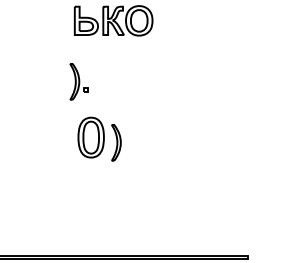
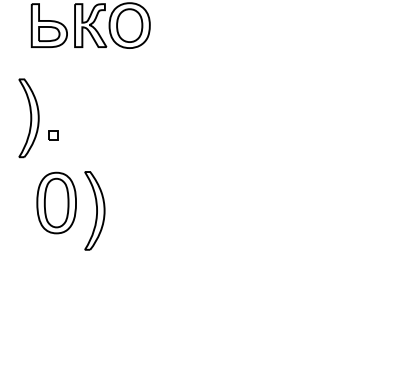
part: (78, 81) -> (37, 117), size x1.43
part: (116, 142) -> (95, 210), size x1.43

